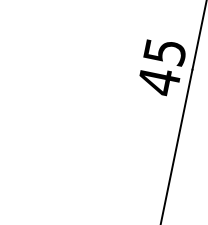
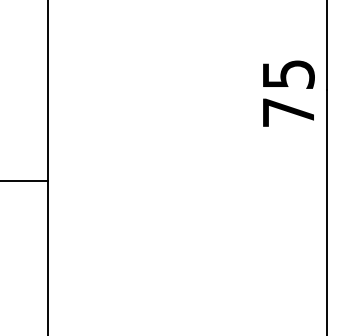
text: (158, 81) -> (288, 112), 45 -> 75

